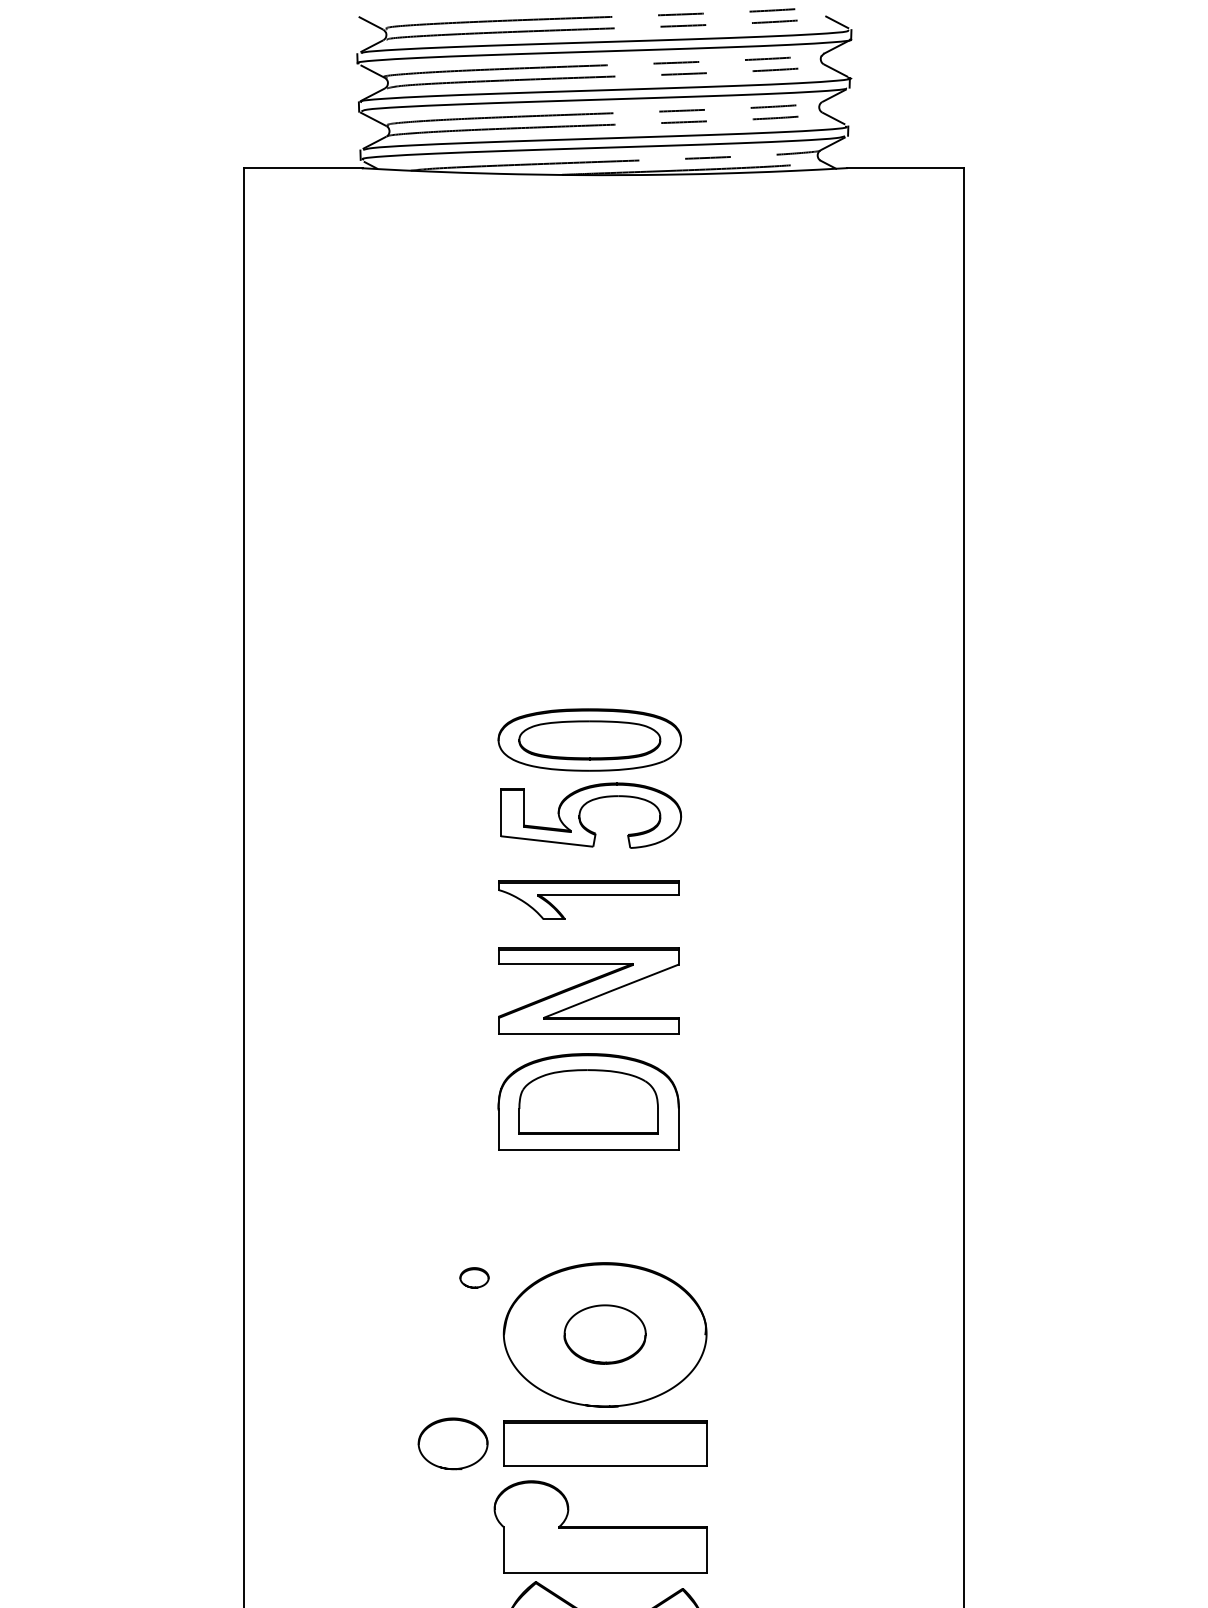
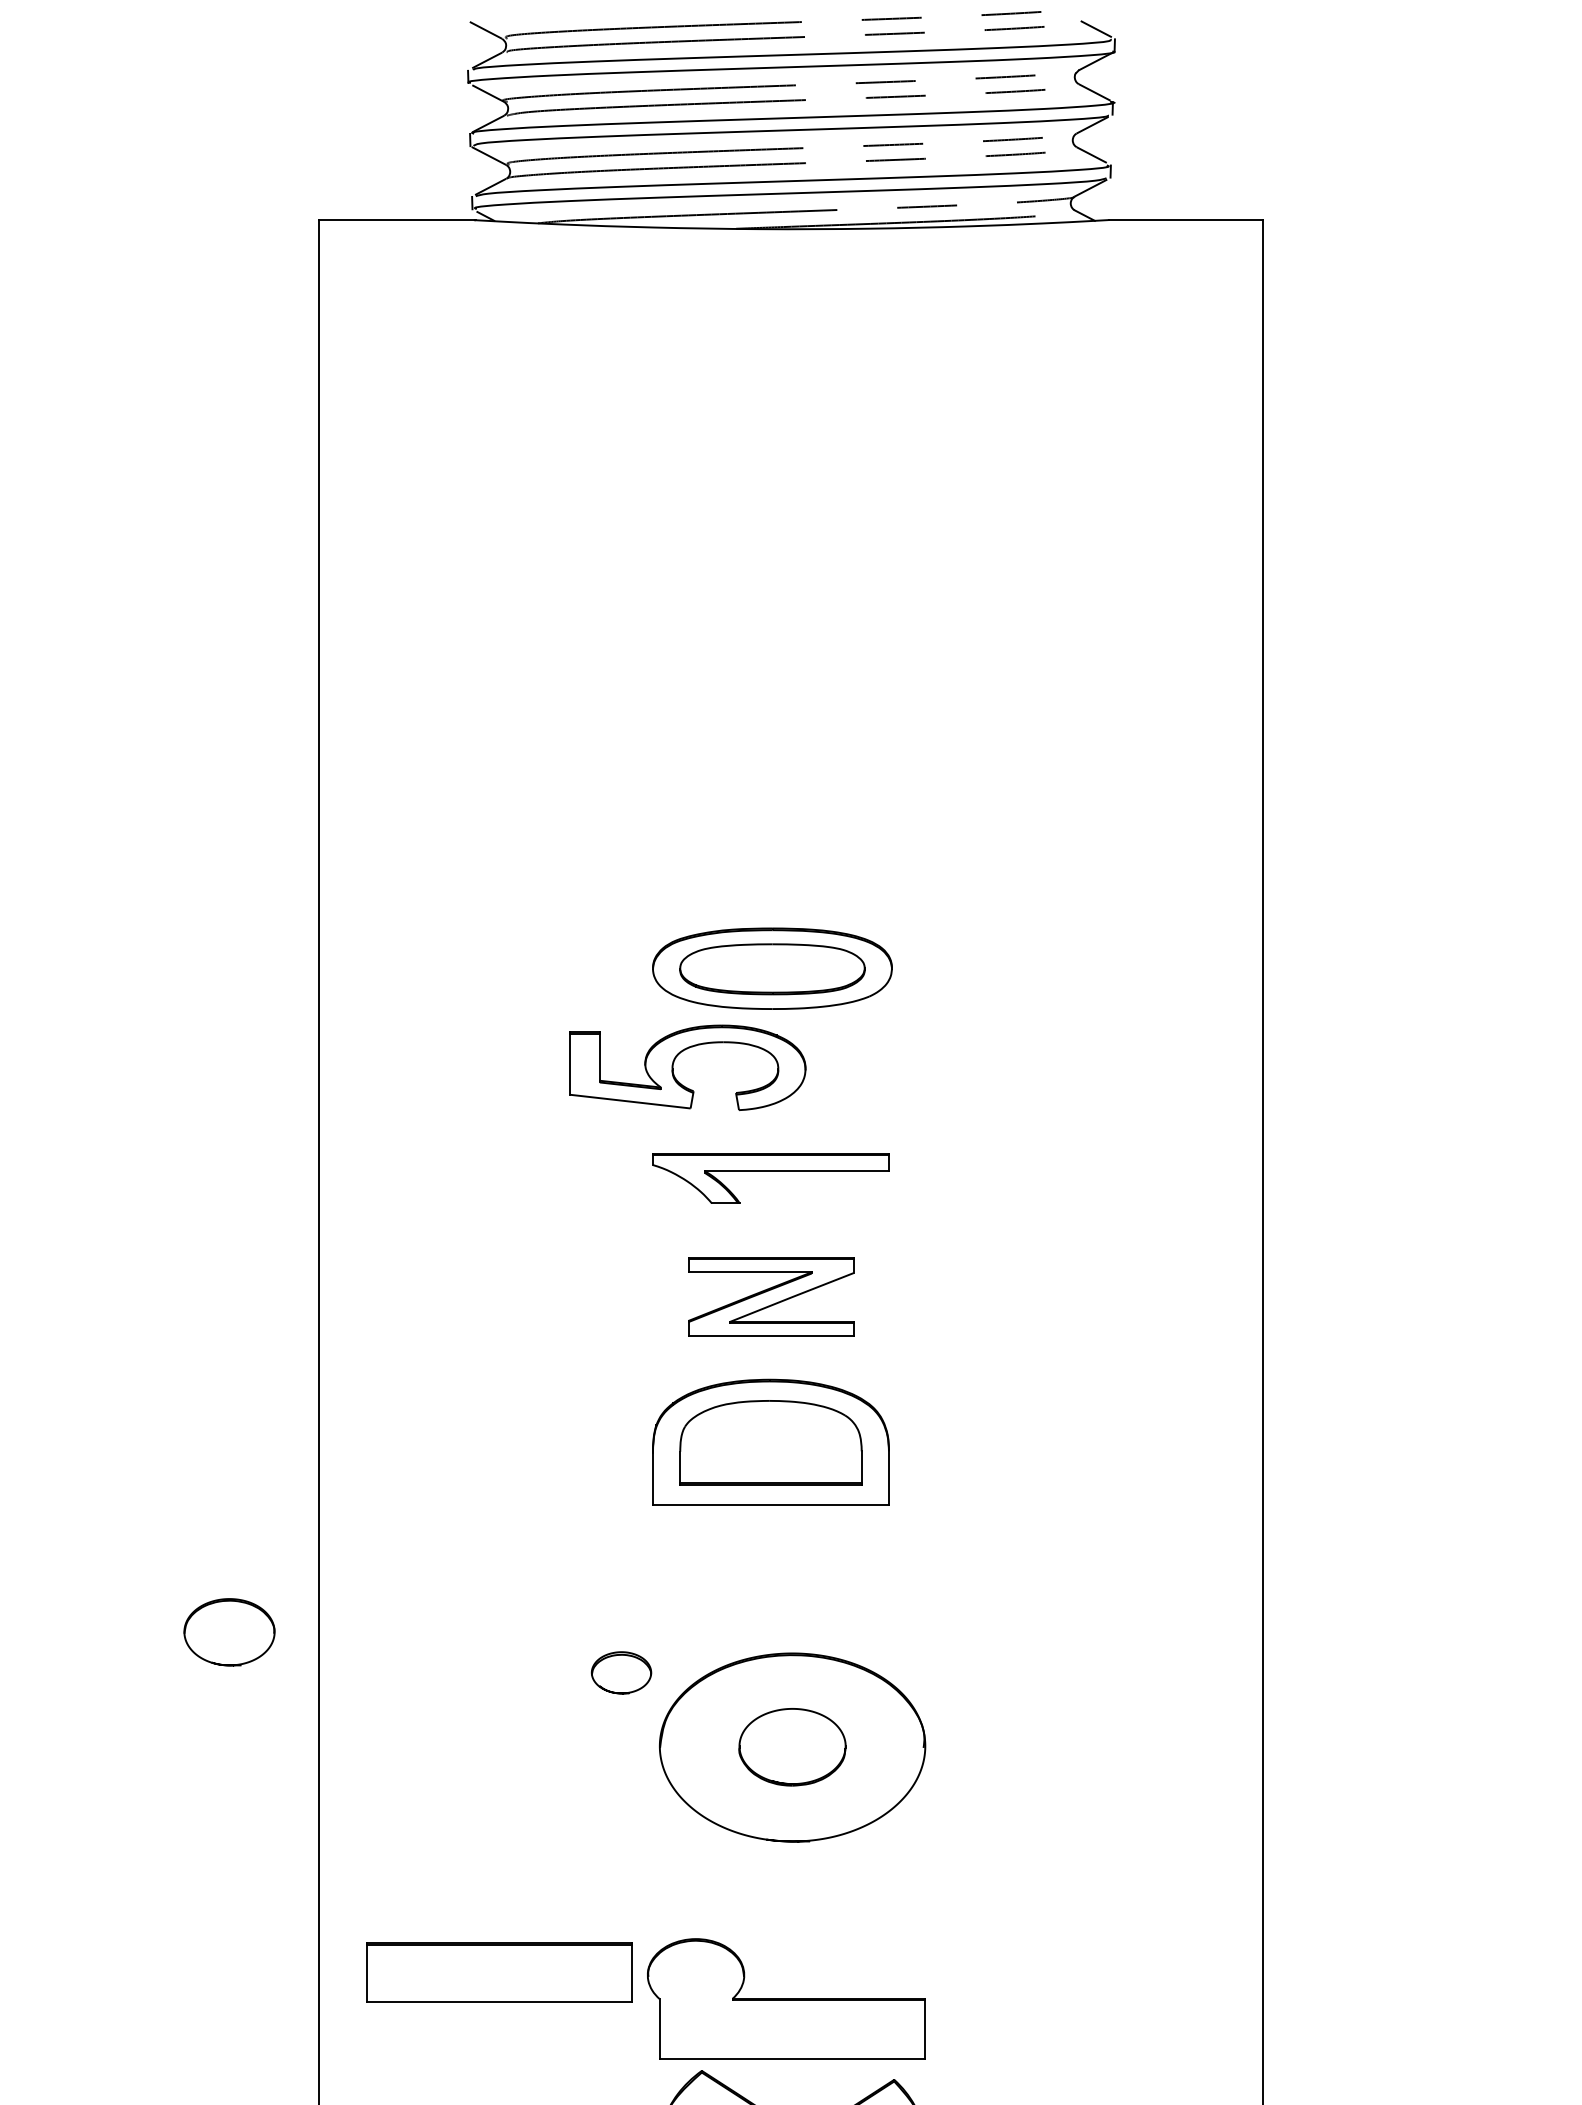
part: (581, 811) -> (675, 1062), moved
part: (588, 990) -> (770, 1296), size x0.7
part: (474, 1277) -> (621, 1672), size x1.6
part: (452, 1443) -> (228, 1631), moved
part: (605, 1443) -> (499, 1972), moved

